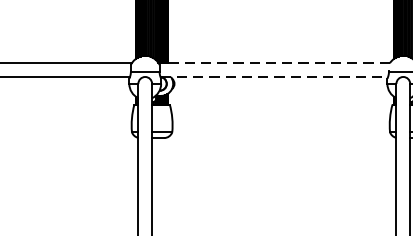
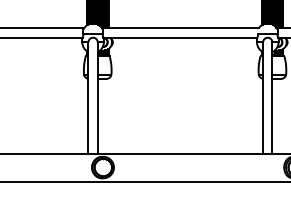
line: (272, 63) -> (179, 28), dashed -> solid
line: (274, 76) -> (180, 37), dashed -> solid

